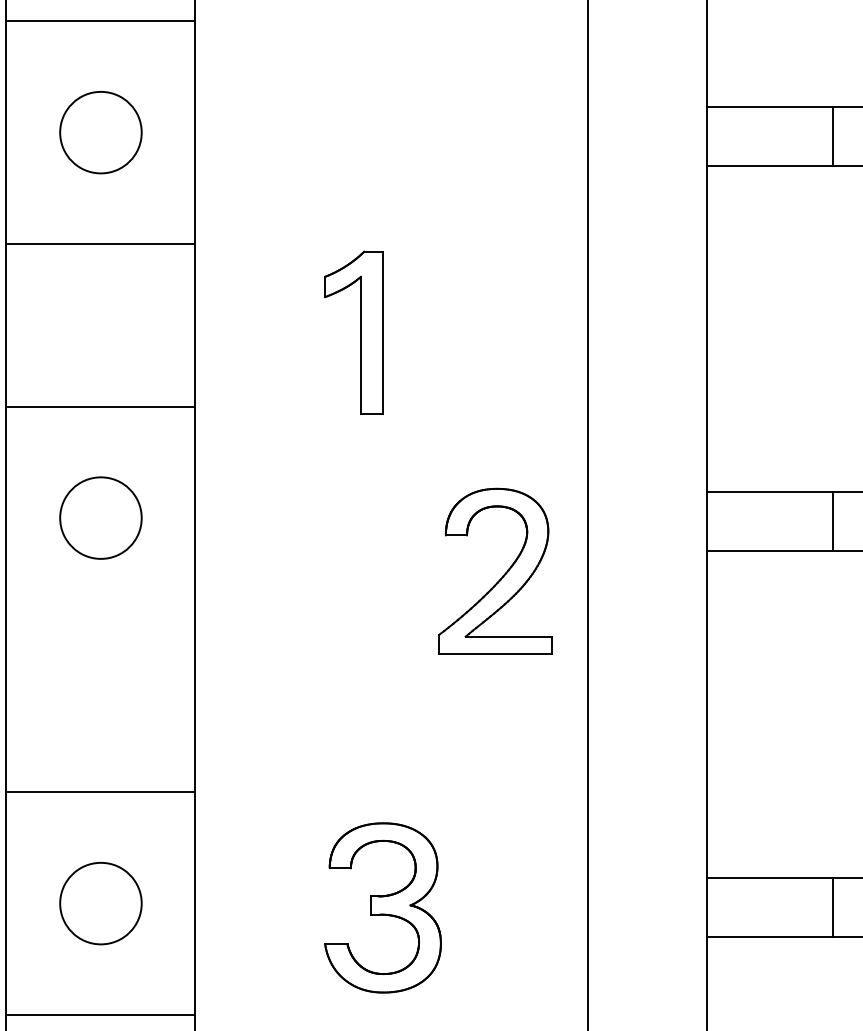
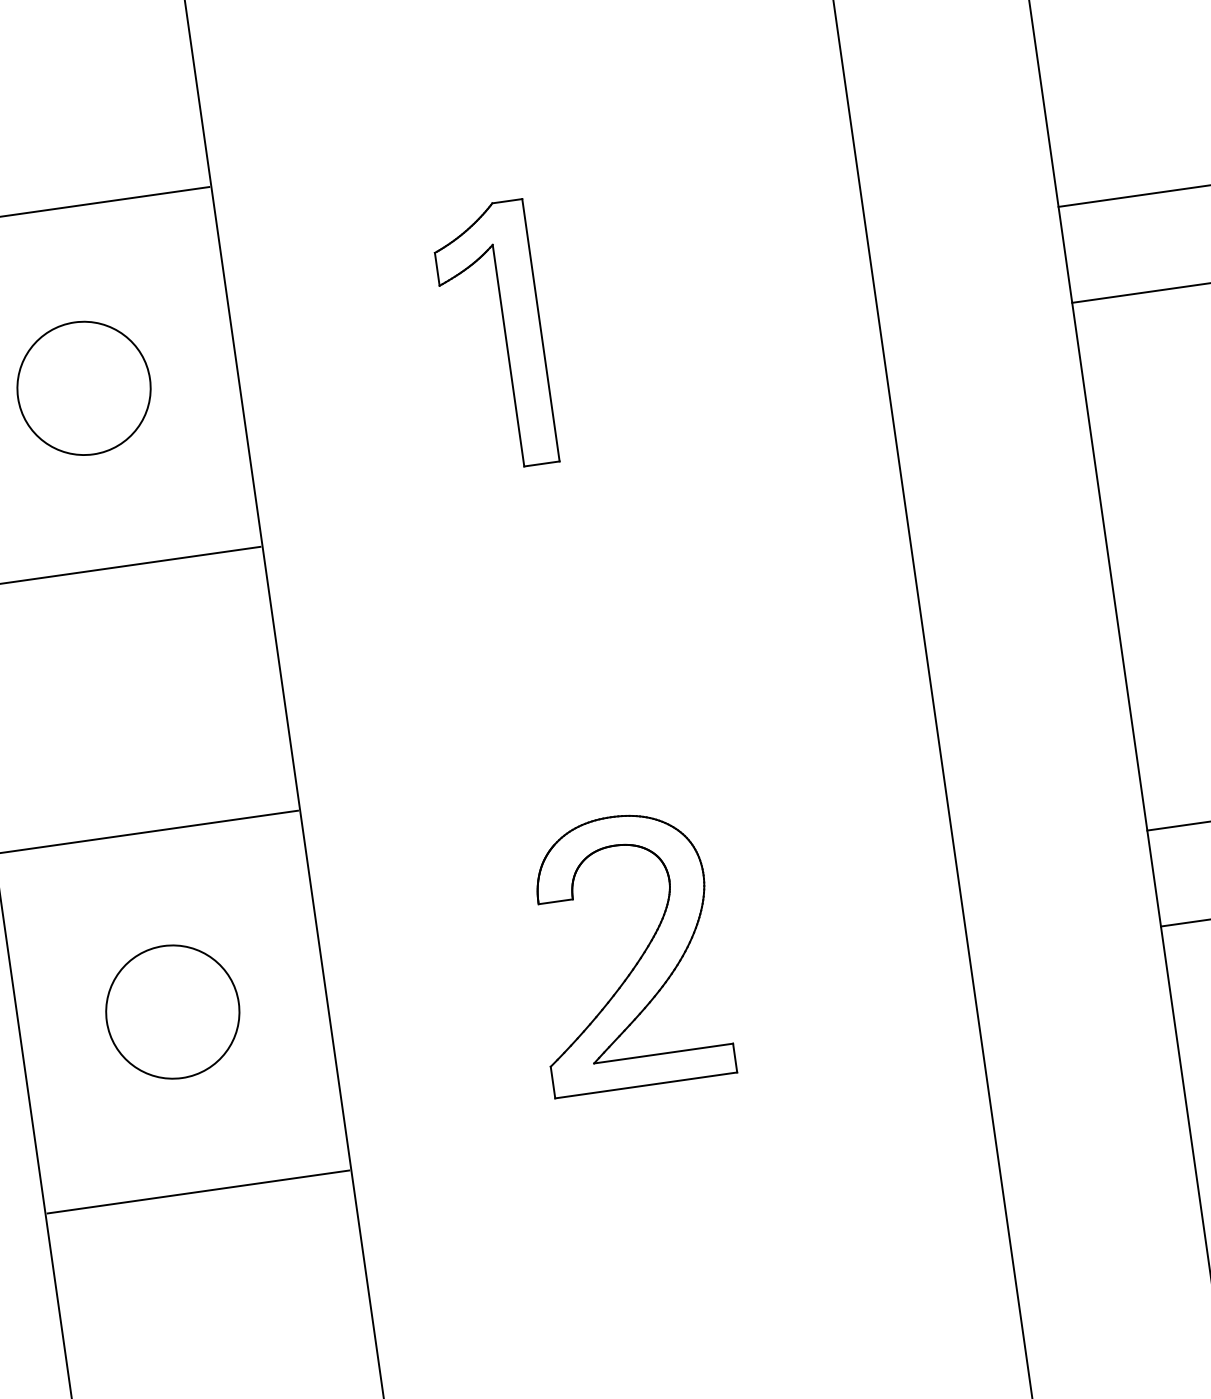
part: (360, 332) -> (504, 334), moved
part: (502, 575) -> (639, 956), moved
line: (100, 629) -> (197, 1192), added

